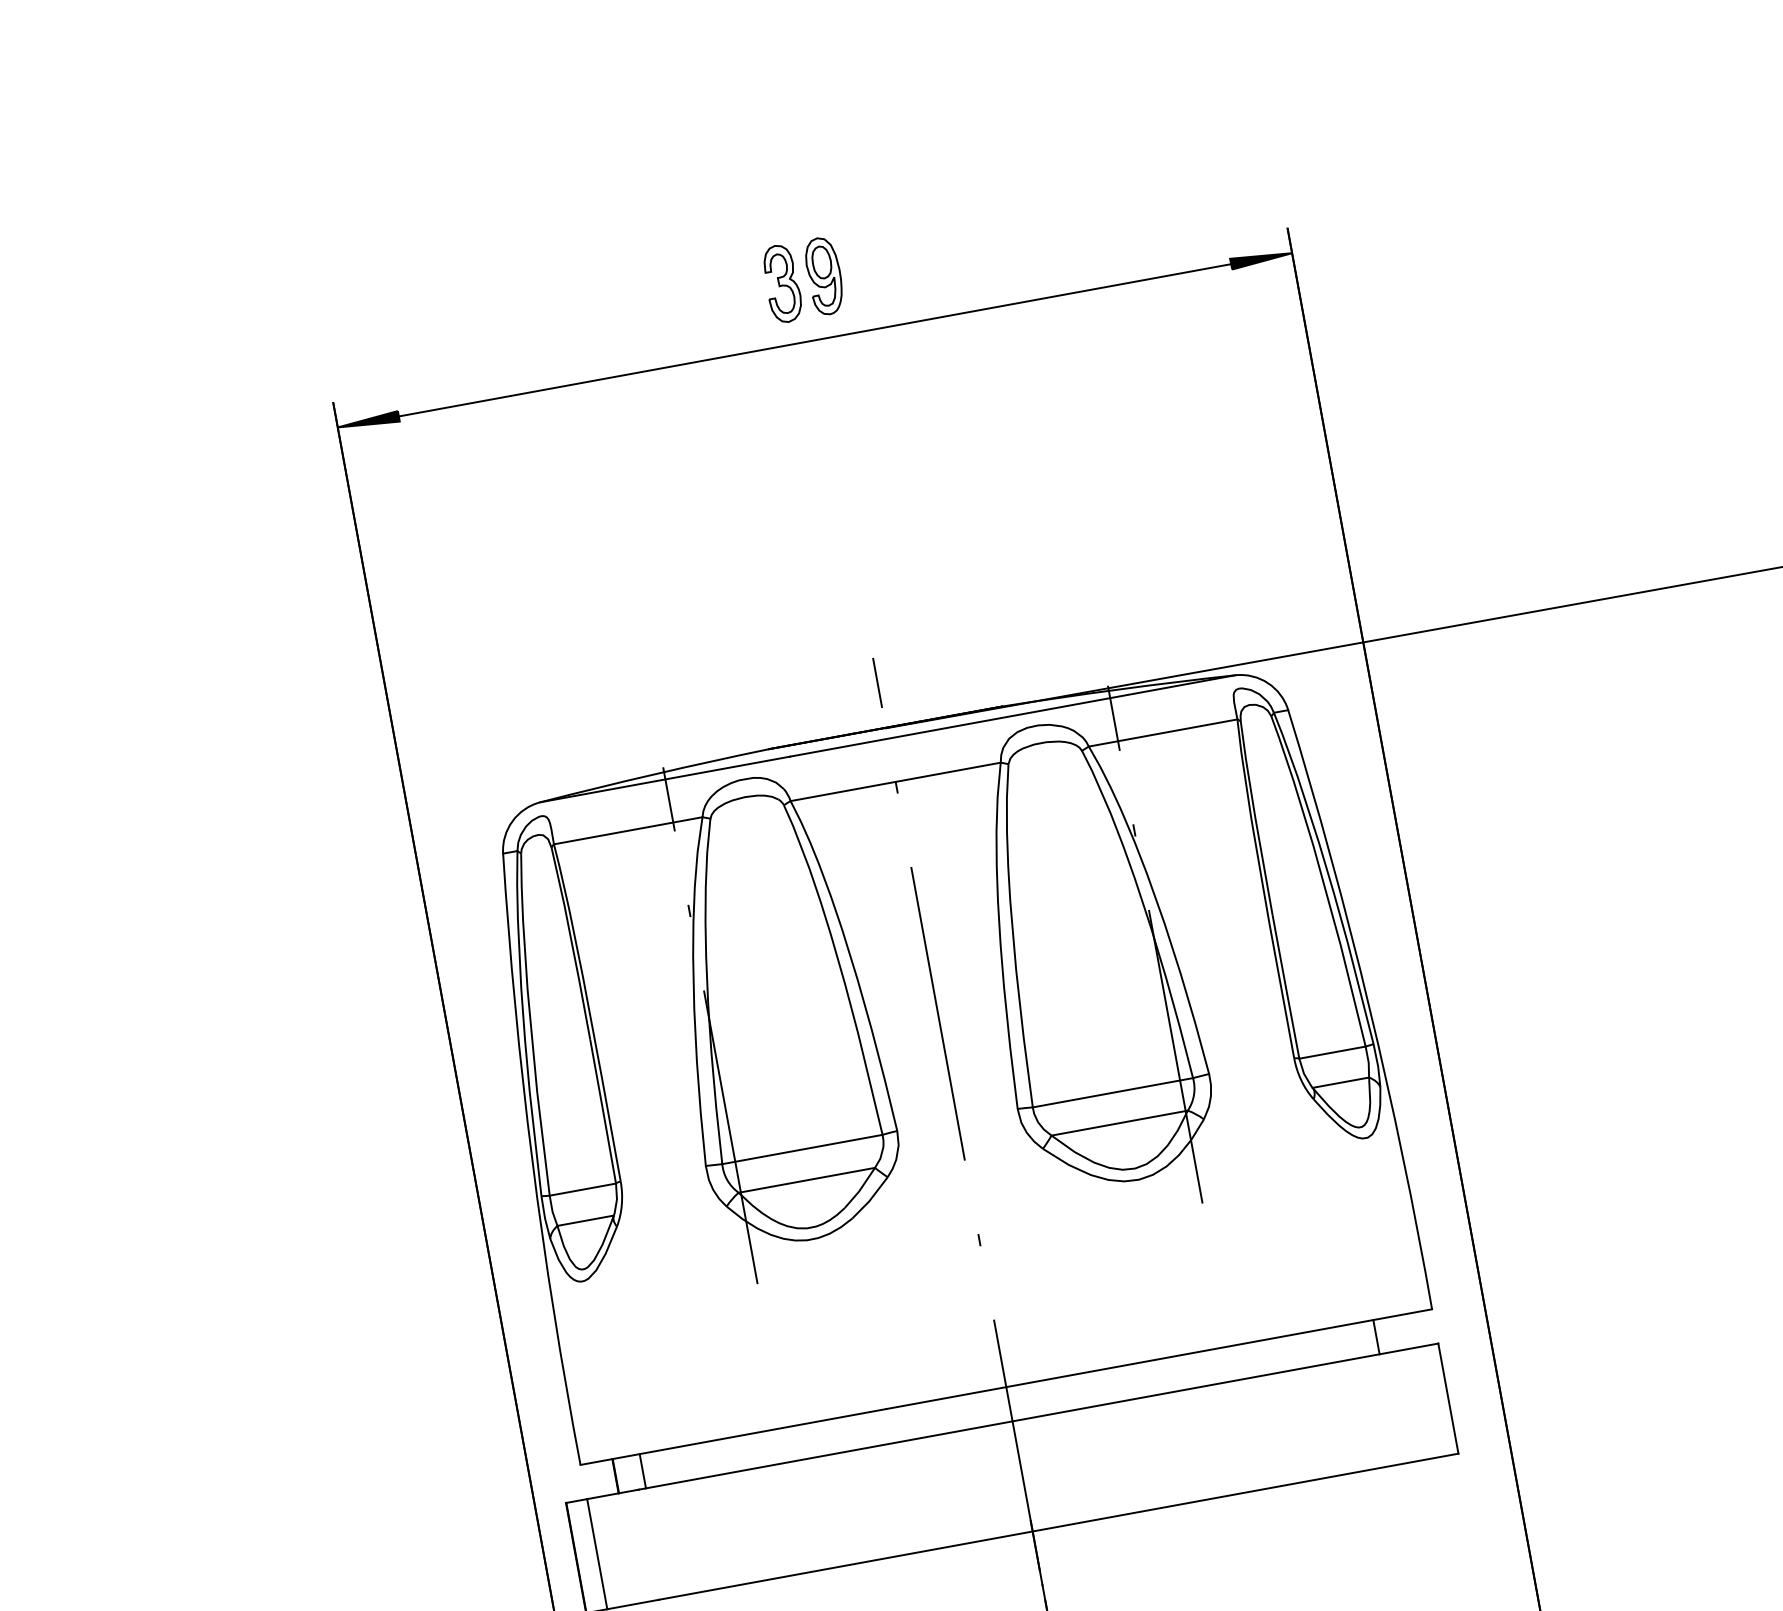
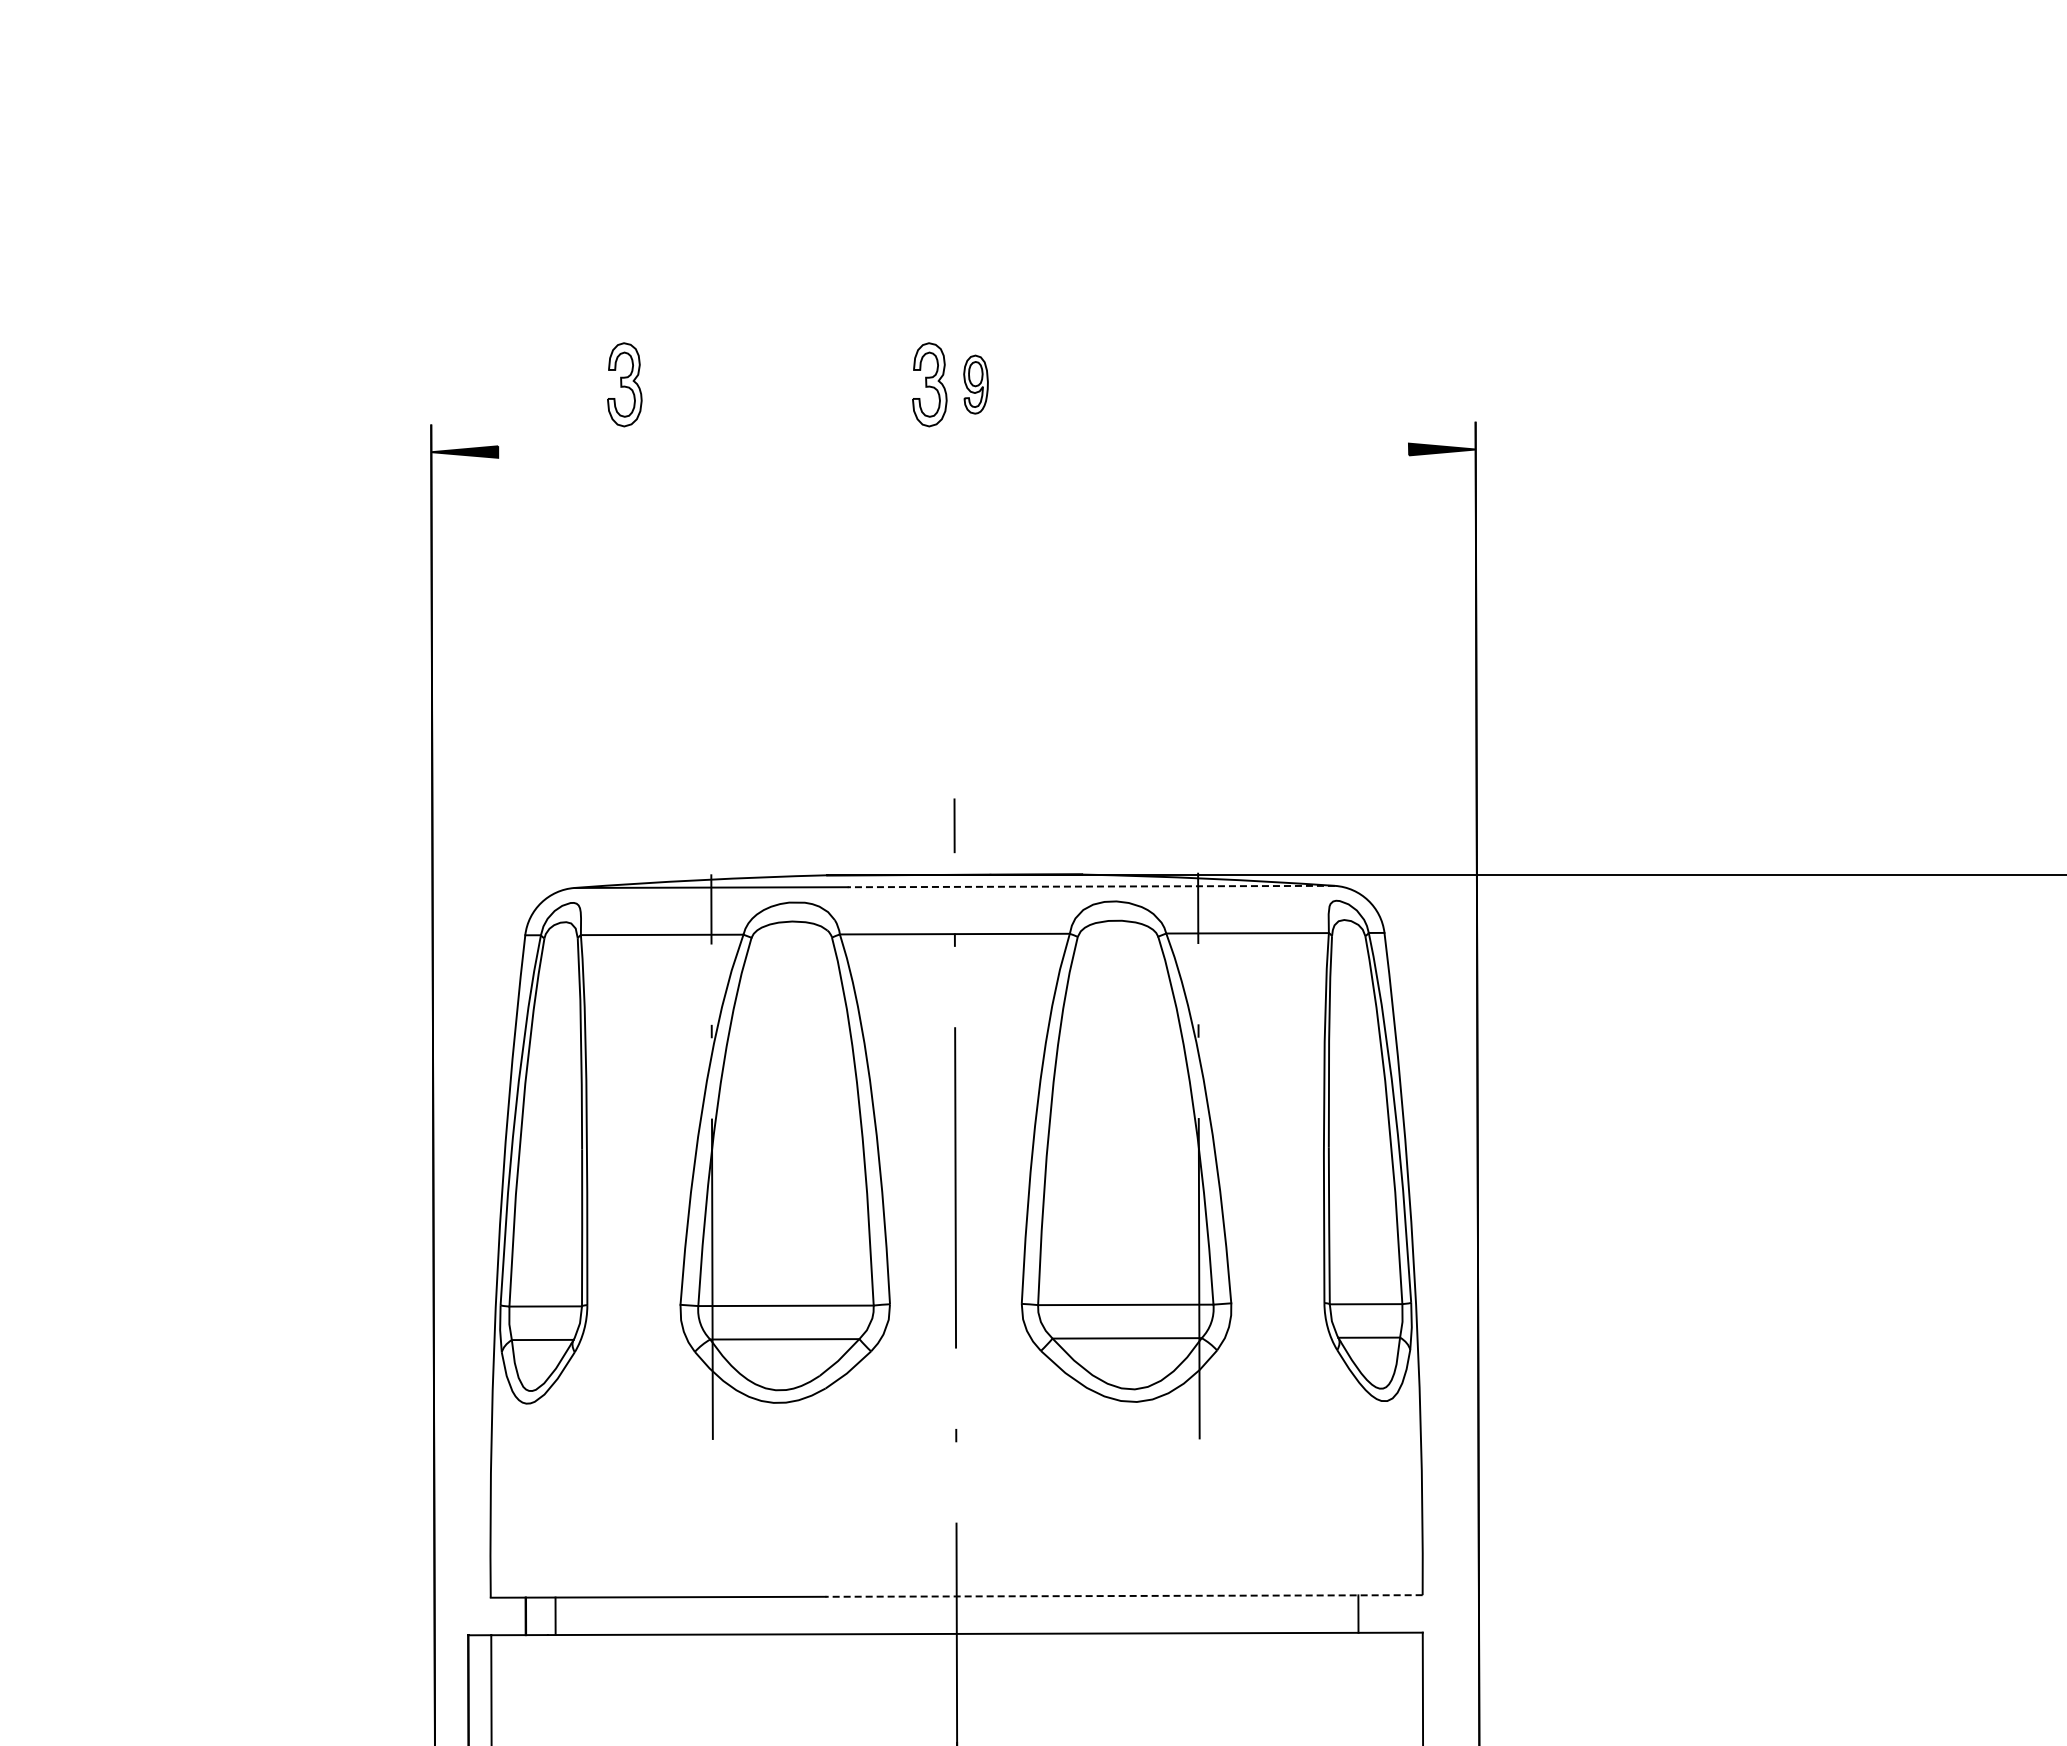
part: (824, 276) -> (975, 384), size x0.7
part: (503, 333) -> (624, 384), added
line: (814, 340) -> (953, 450), removed
line: (1012, 715) -> (1091, 886), solid -> dashed
line: (1159, 1358) -> (1124, 1595), solid -> dashed

